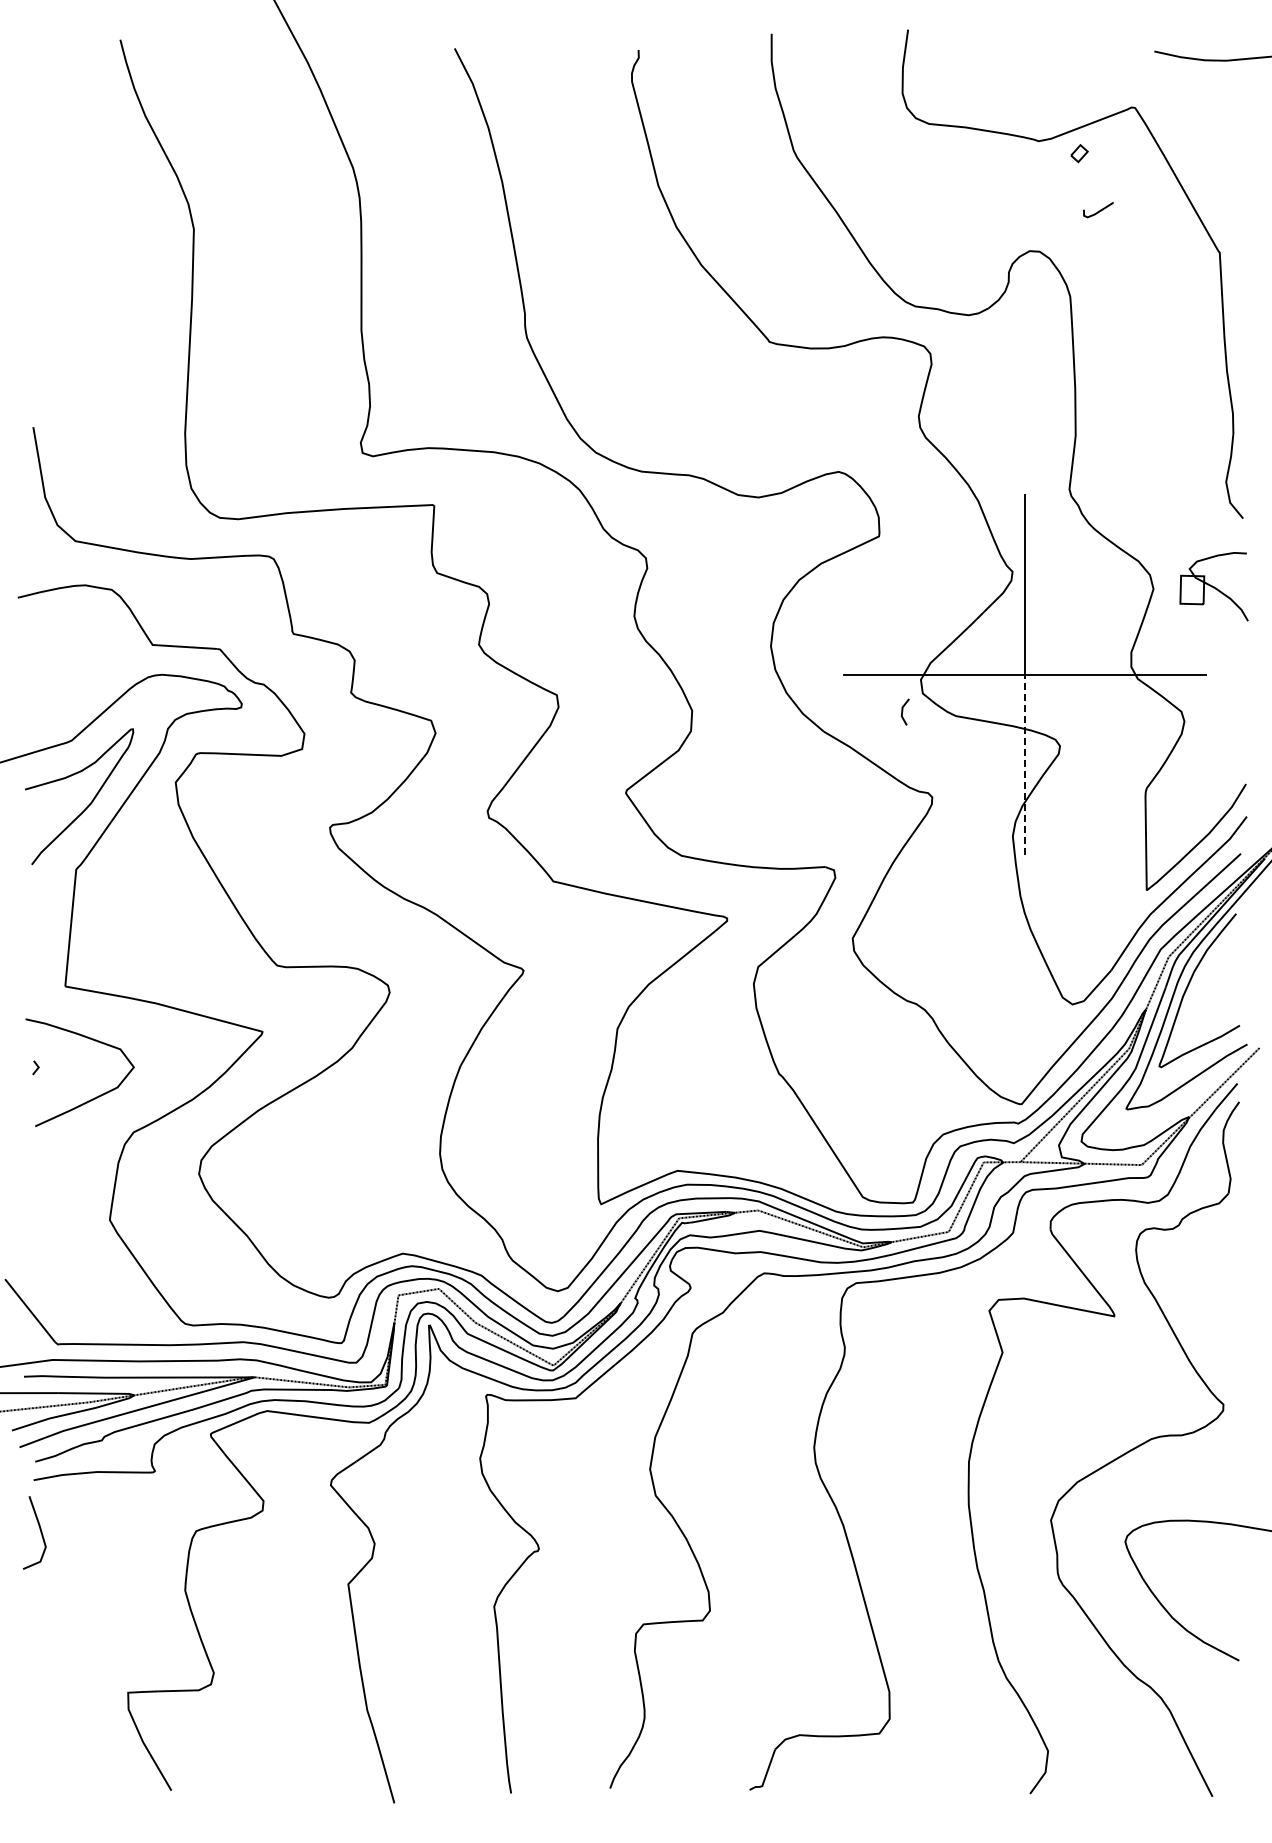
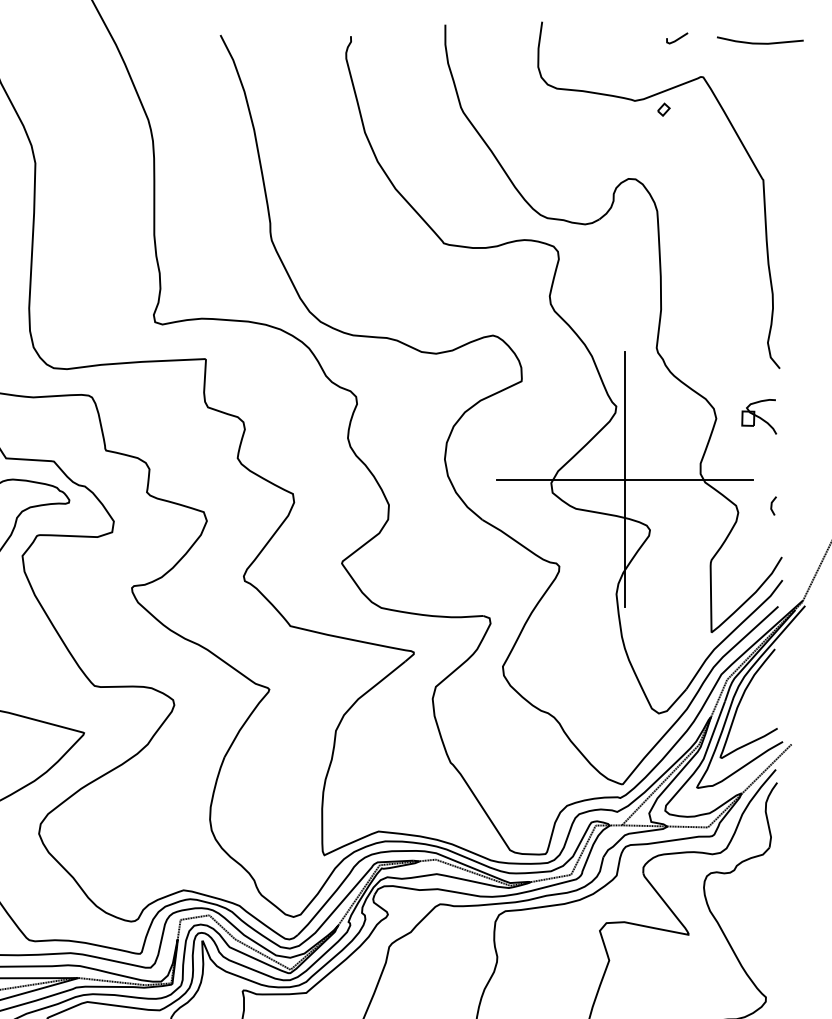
line: (1099, 210) -> (678, 38), moved
part: (1213, 586) -> (758, 416), size x0.71
line: (903, 711) -> (772, 505), moved
line: (1025, 764) -> (625, 543), dashed -> solid

